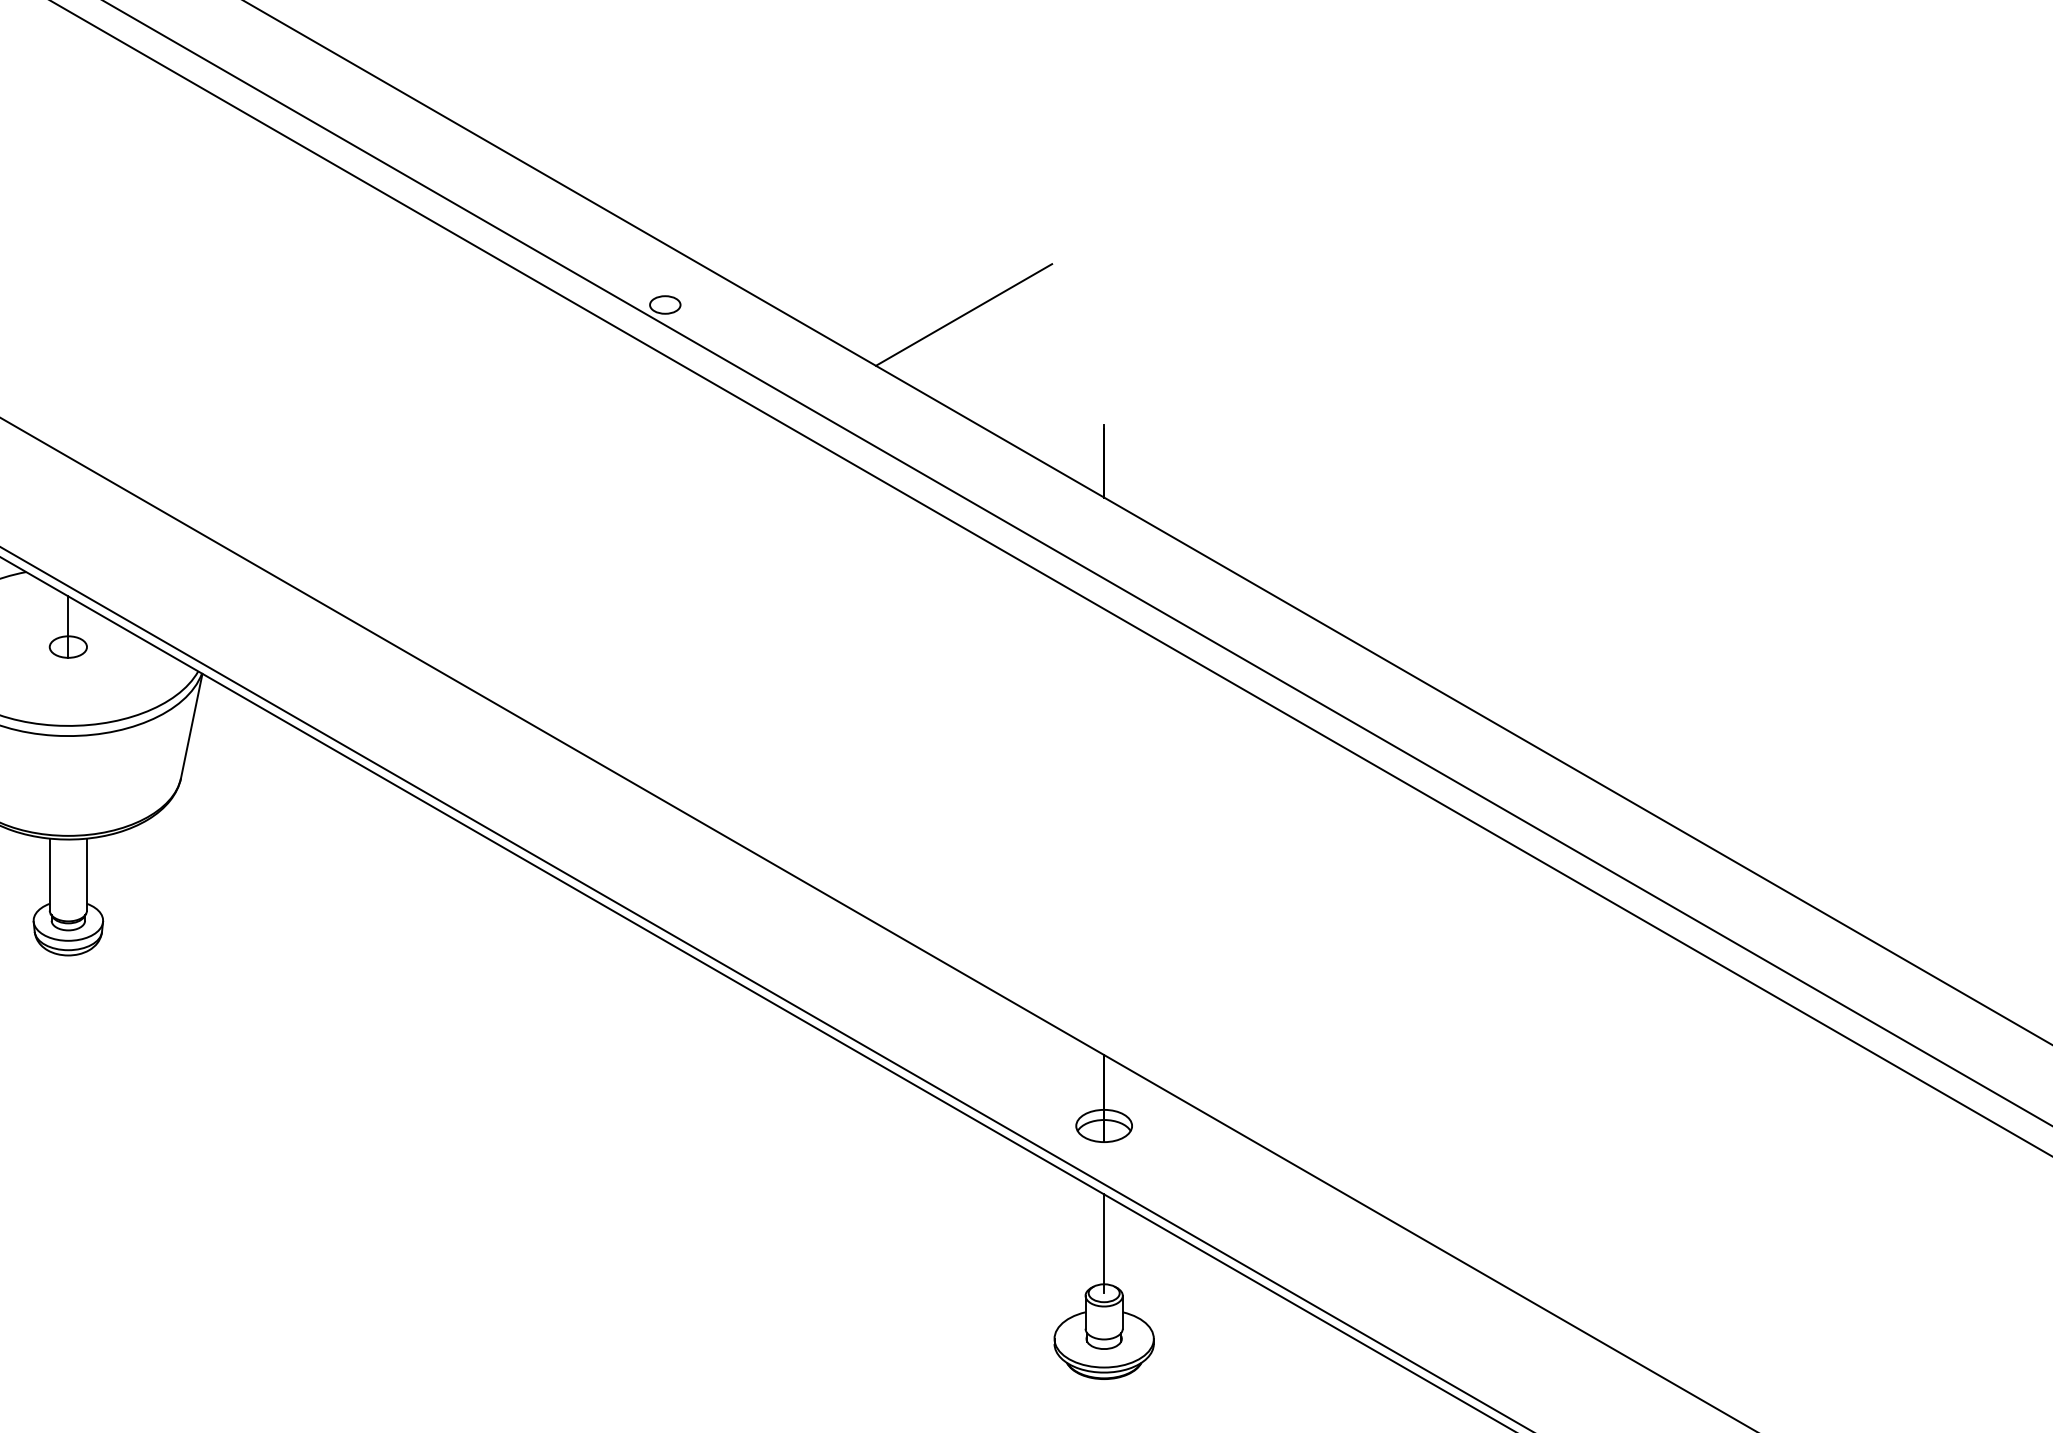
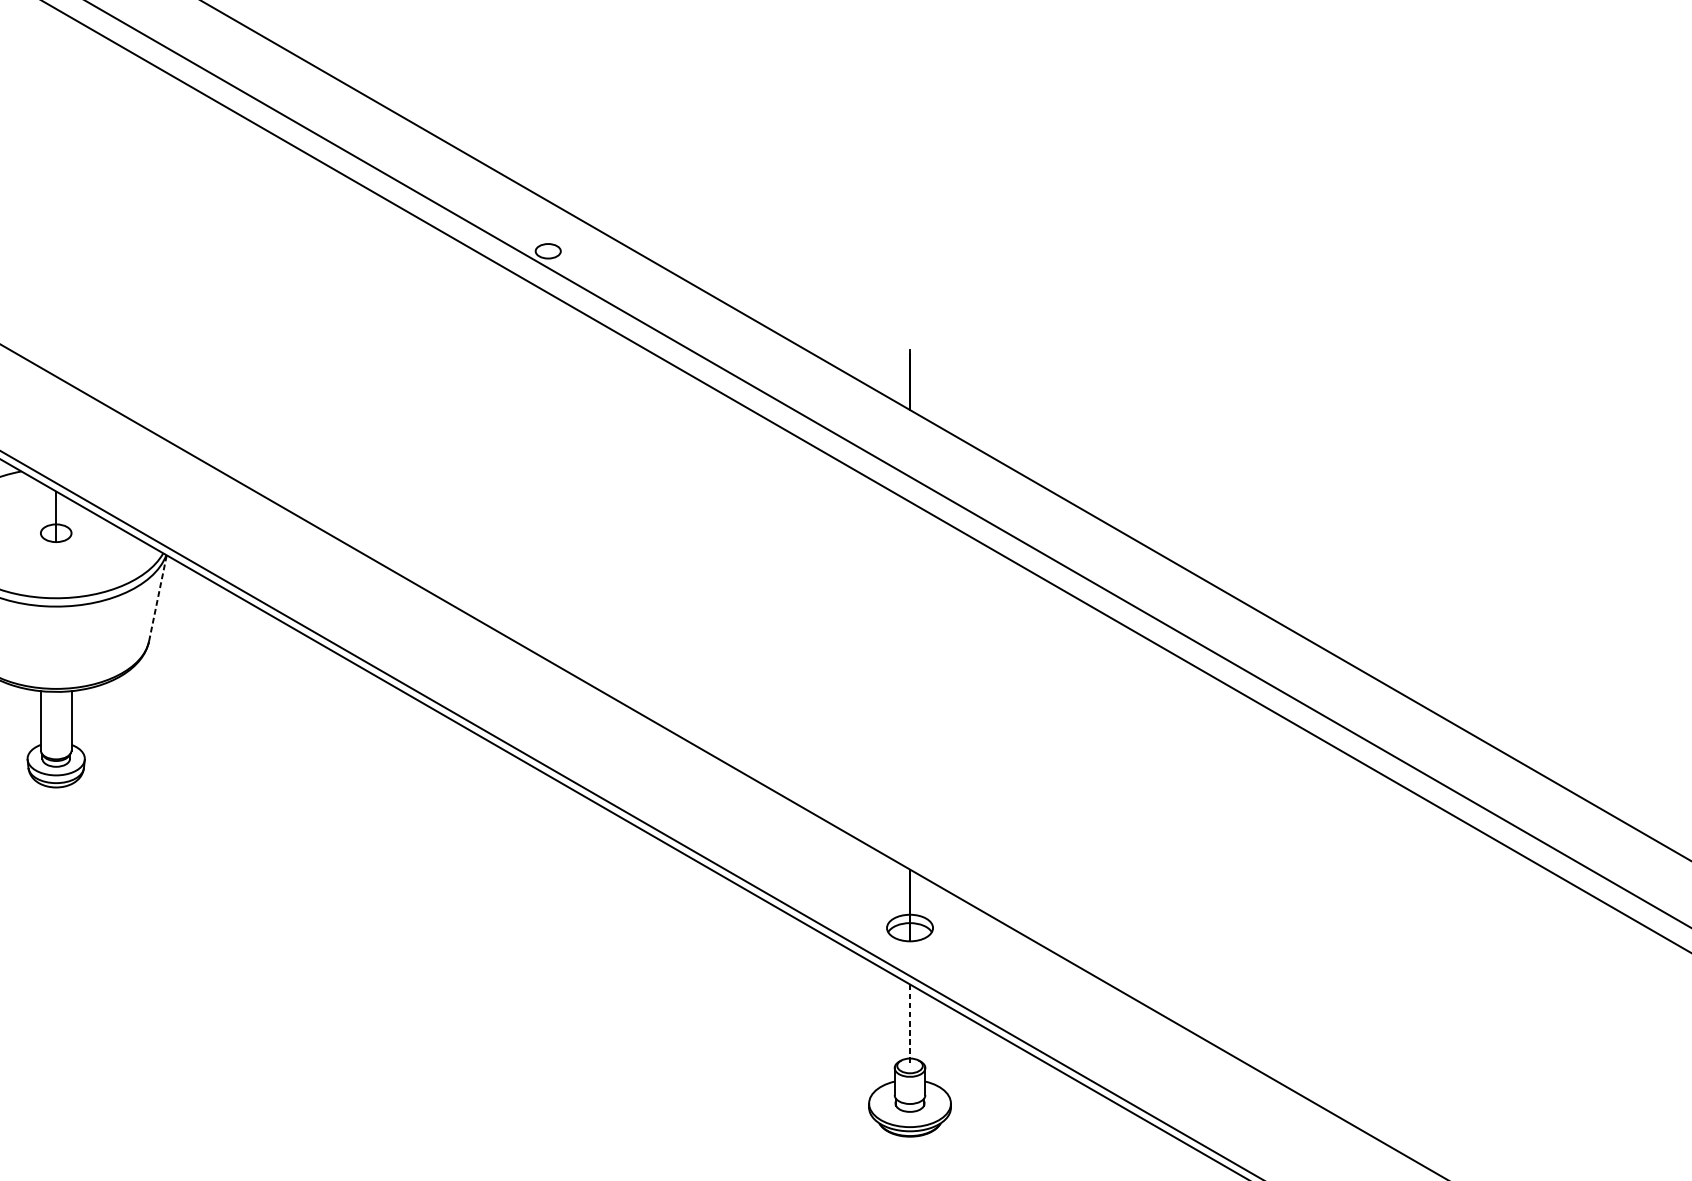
line: (963, 314) -> (794, 259), removed
line: (191, 725) -> (157, 597), solid -> dashed
line: (1104, 1244) -> (910, 1025), solid -> dashed

